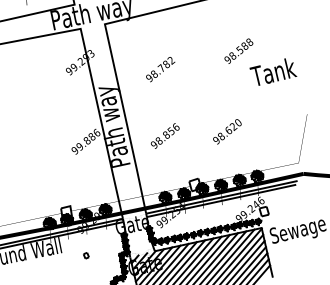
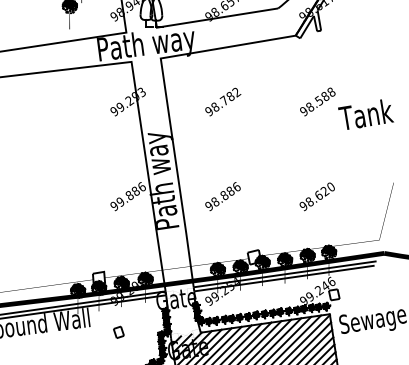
text: (160, 69) -> (223, 101), moved
text: (273, 71) -> (366, 114), moved
text: (171, 131) -> (230, 191), 98.856 -> 98.886
text: (226, 131) -> (316, 196), moved
part: (85, 255) -> (118, 331), size x1.67

